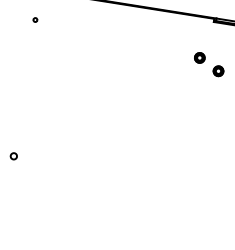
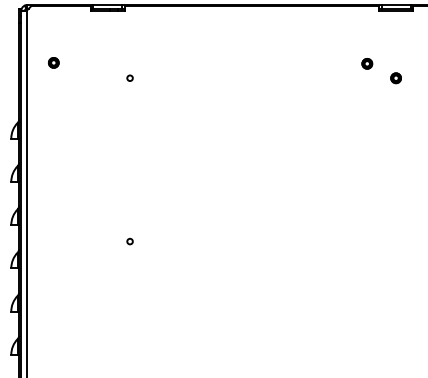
circle: (35, 19) -> (129, 77), moved
part: (200, 57) -> (367, 63), size x0.71
part: (218, 71) -> (395, 78), size x0.71
circle: (13, 156) -> (129, 241), size x0.62

